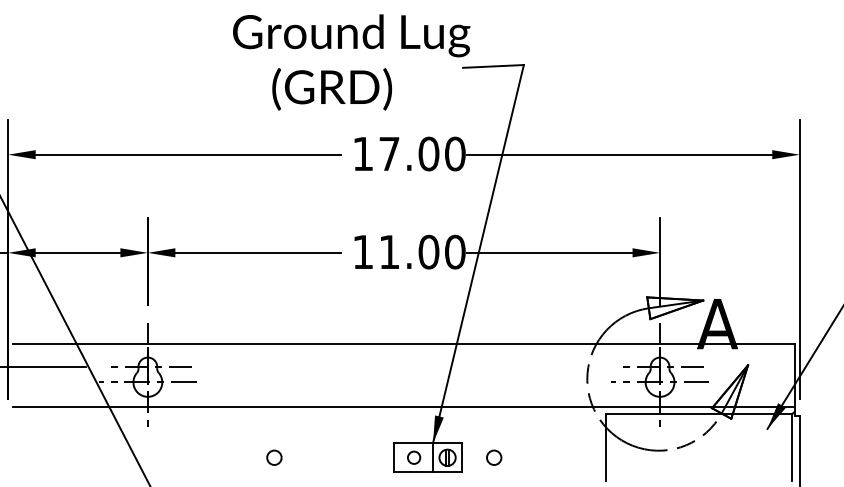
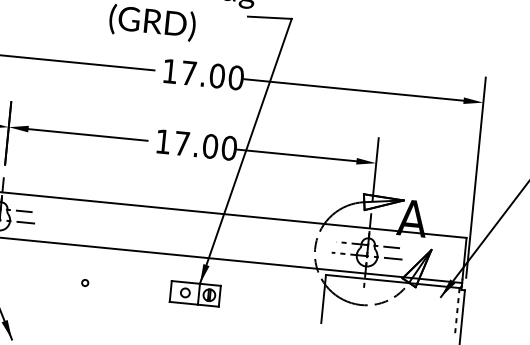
text: (389, 251) -> (182, 143), 11.00 -> 17.00
line: (792, 447) -> (457, 312), solid -> dashed
circle: (274, 457) -> (85, 282), size x0.6
circle: (494, 457) -> (243, 298), removed

